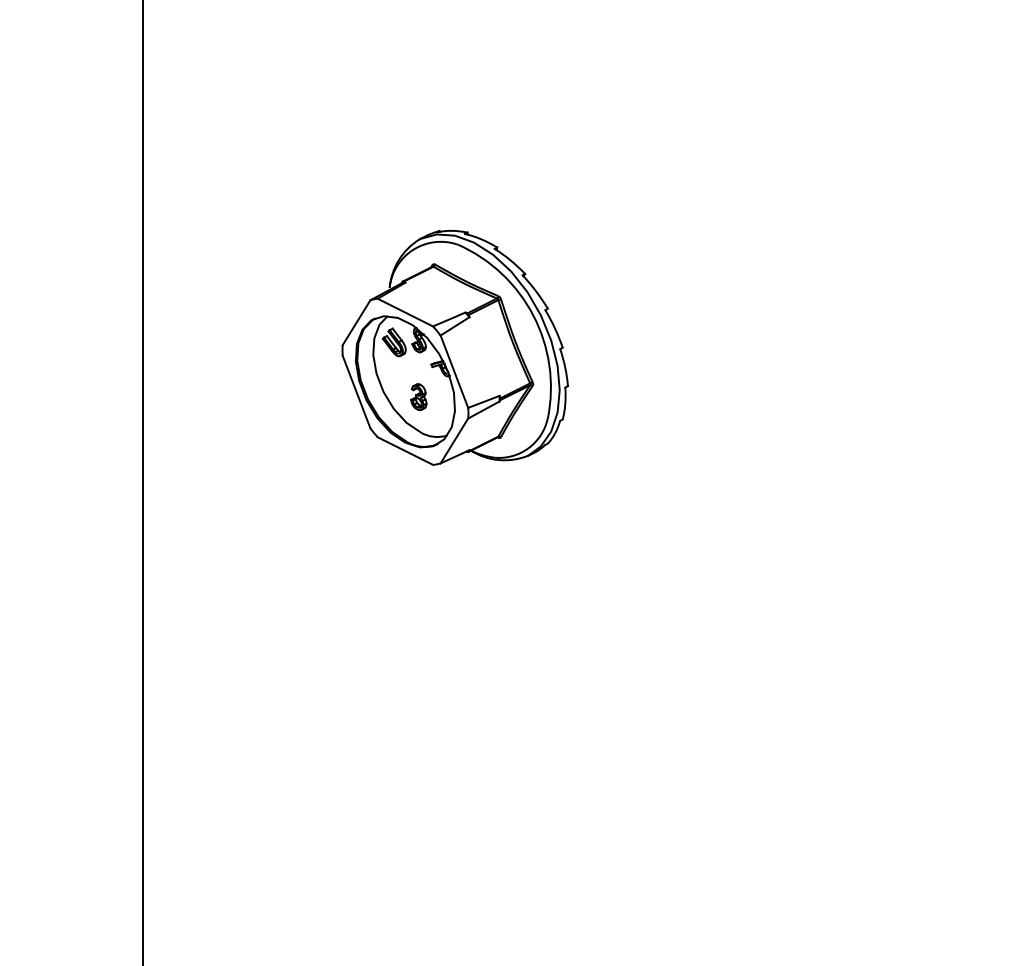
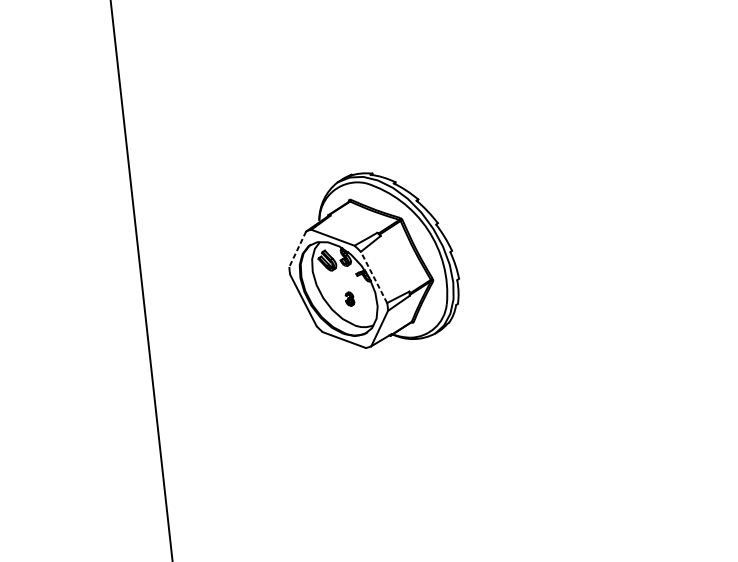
line: (356, 323) -> (297, 249), solid -> dashed
line: (454, 371) -> (374, 277), solid -> dashed
part: (418, 397) -> (349, 299), size x0.7

